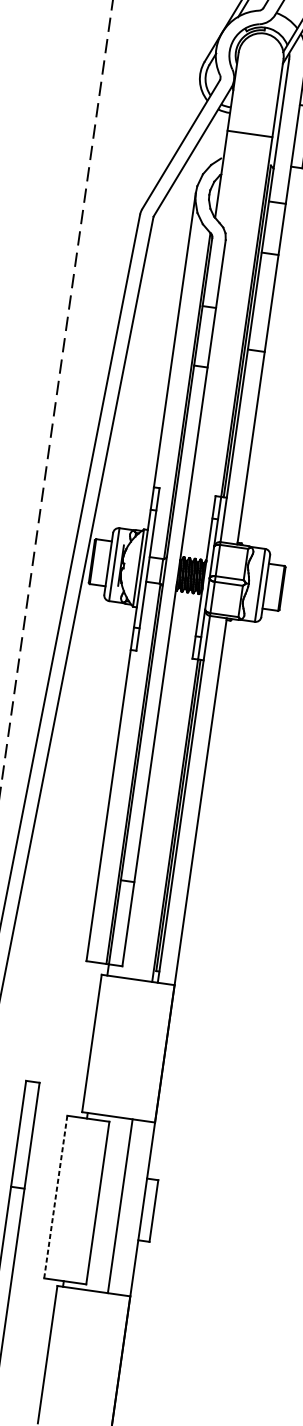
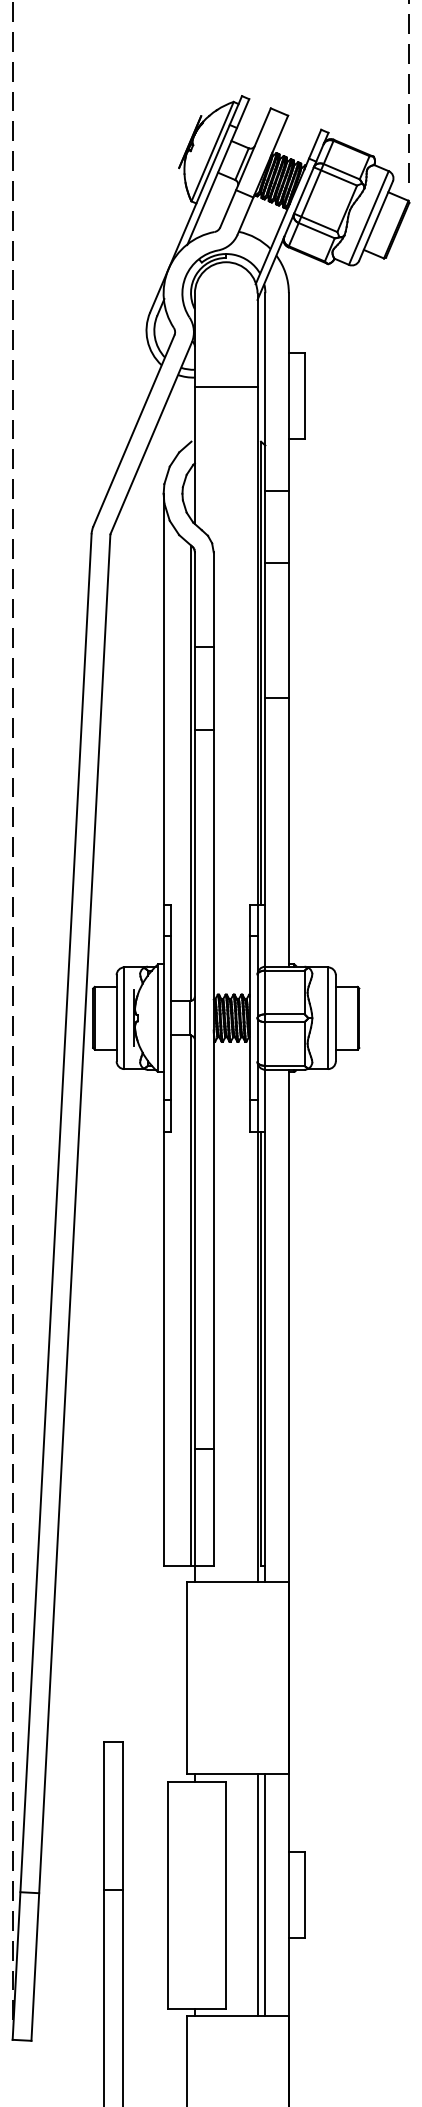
line: (249, 133) -> (225, 387), moved
line: (55, 1197) -> (167, 1895), dashed -> solid
line: (126, 1206) -> (265, 1894), added

